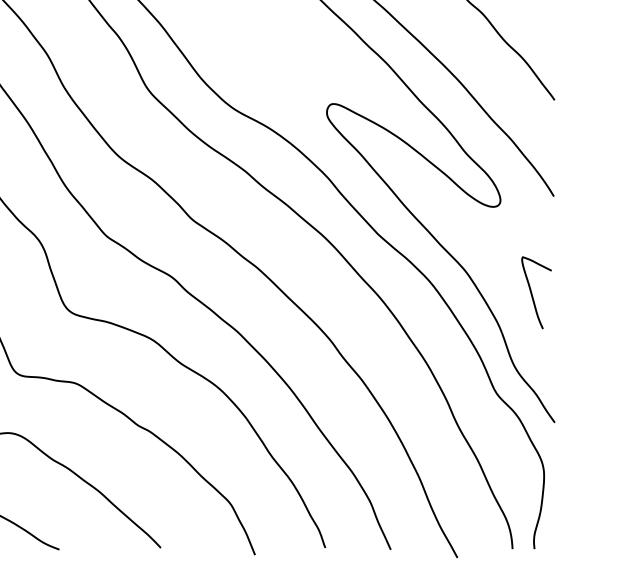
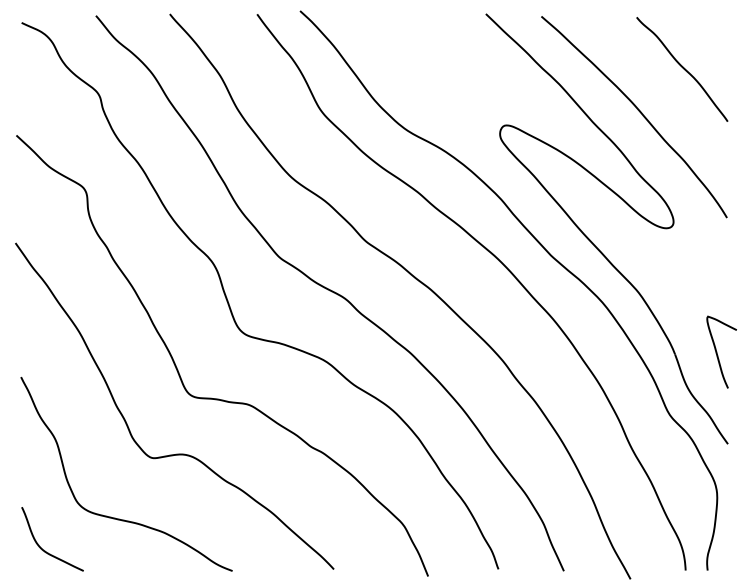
curve: (532, 292) -> (717, 351), moved

